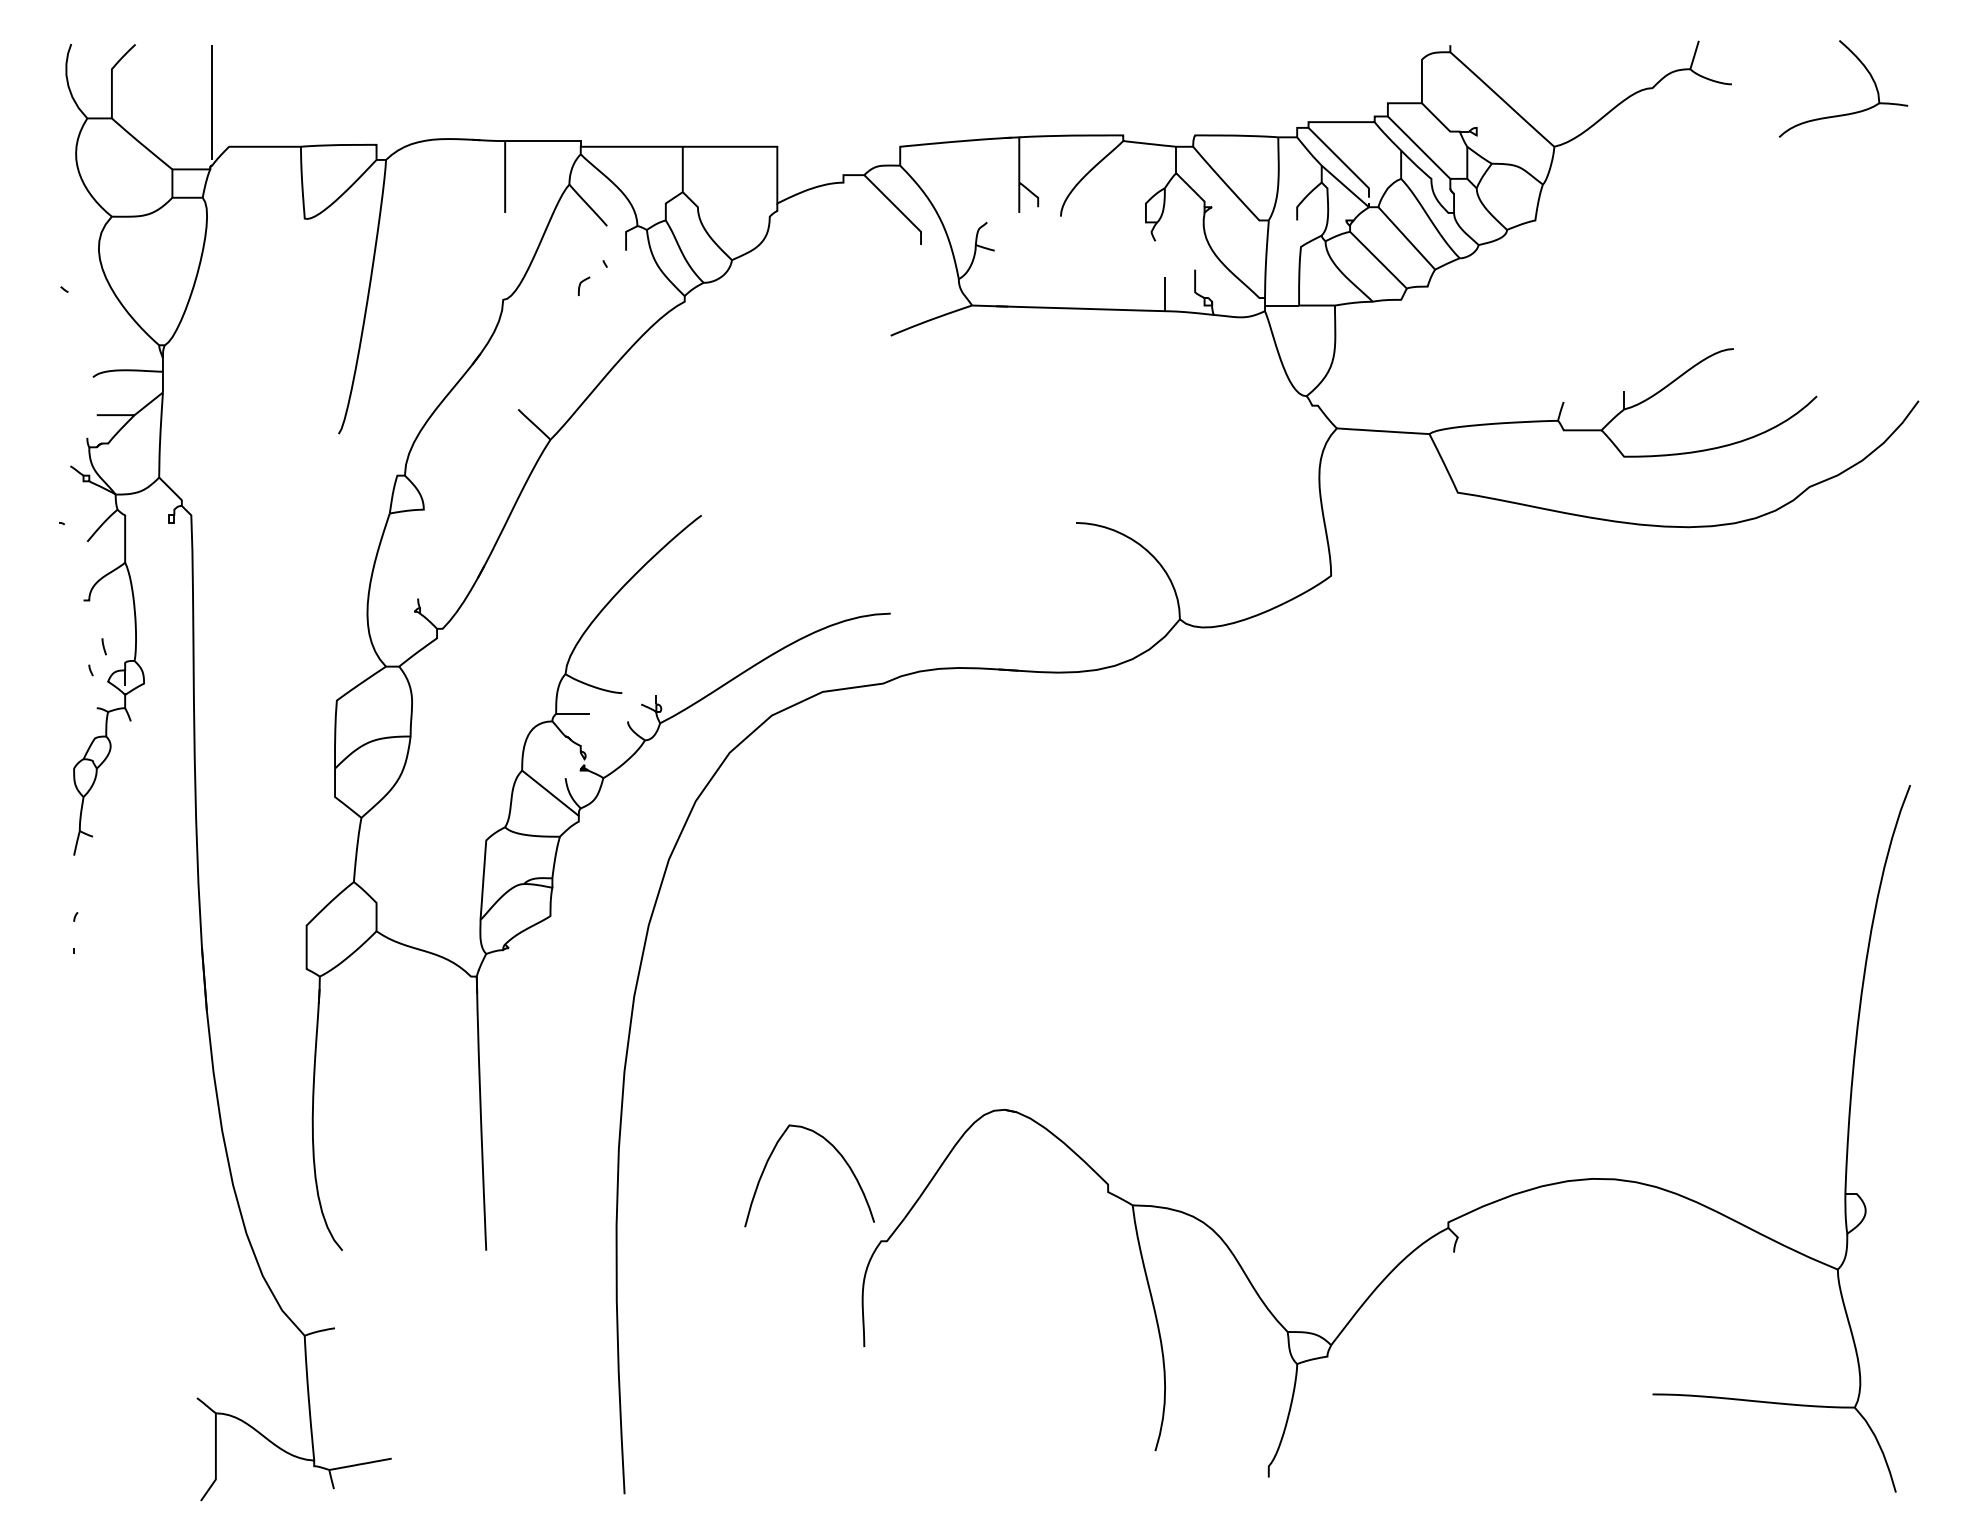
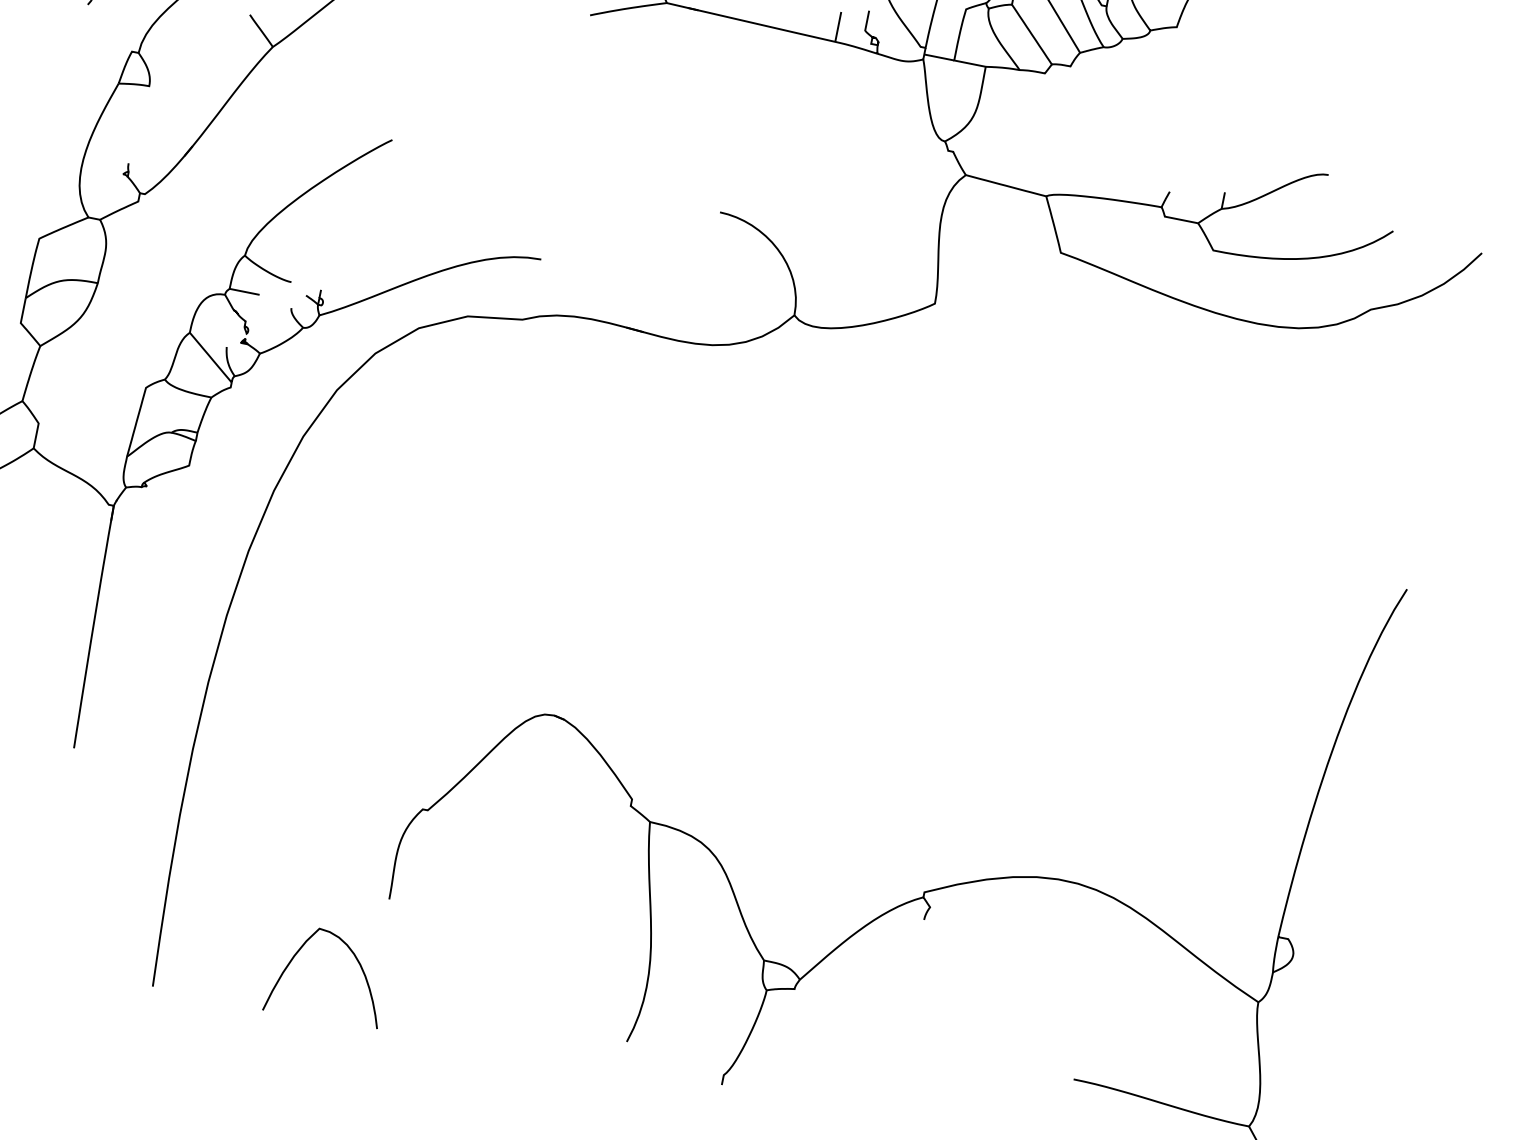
curve: (834, 1149) -> (354, 957), moved

